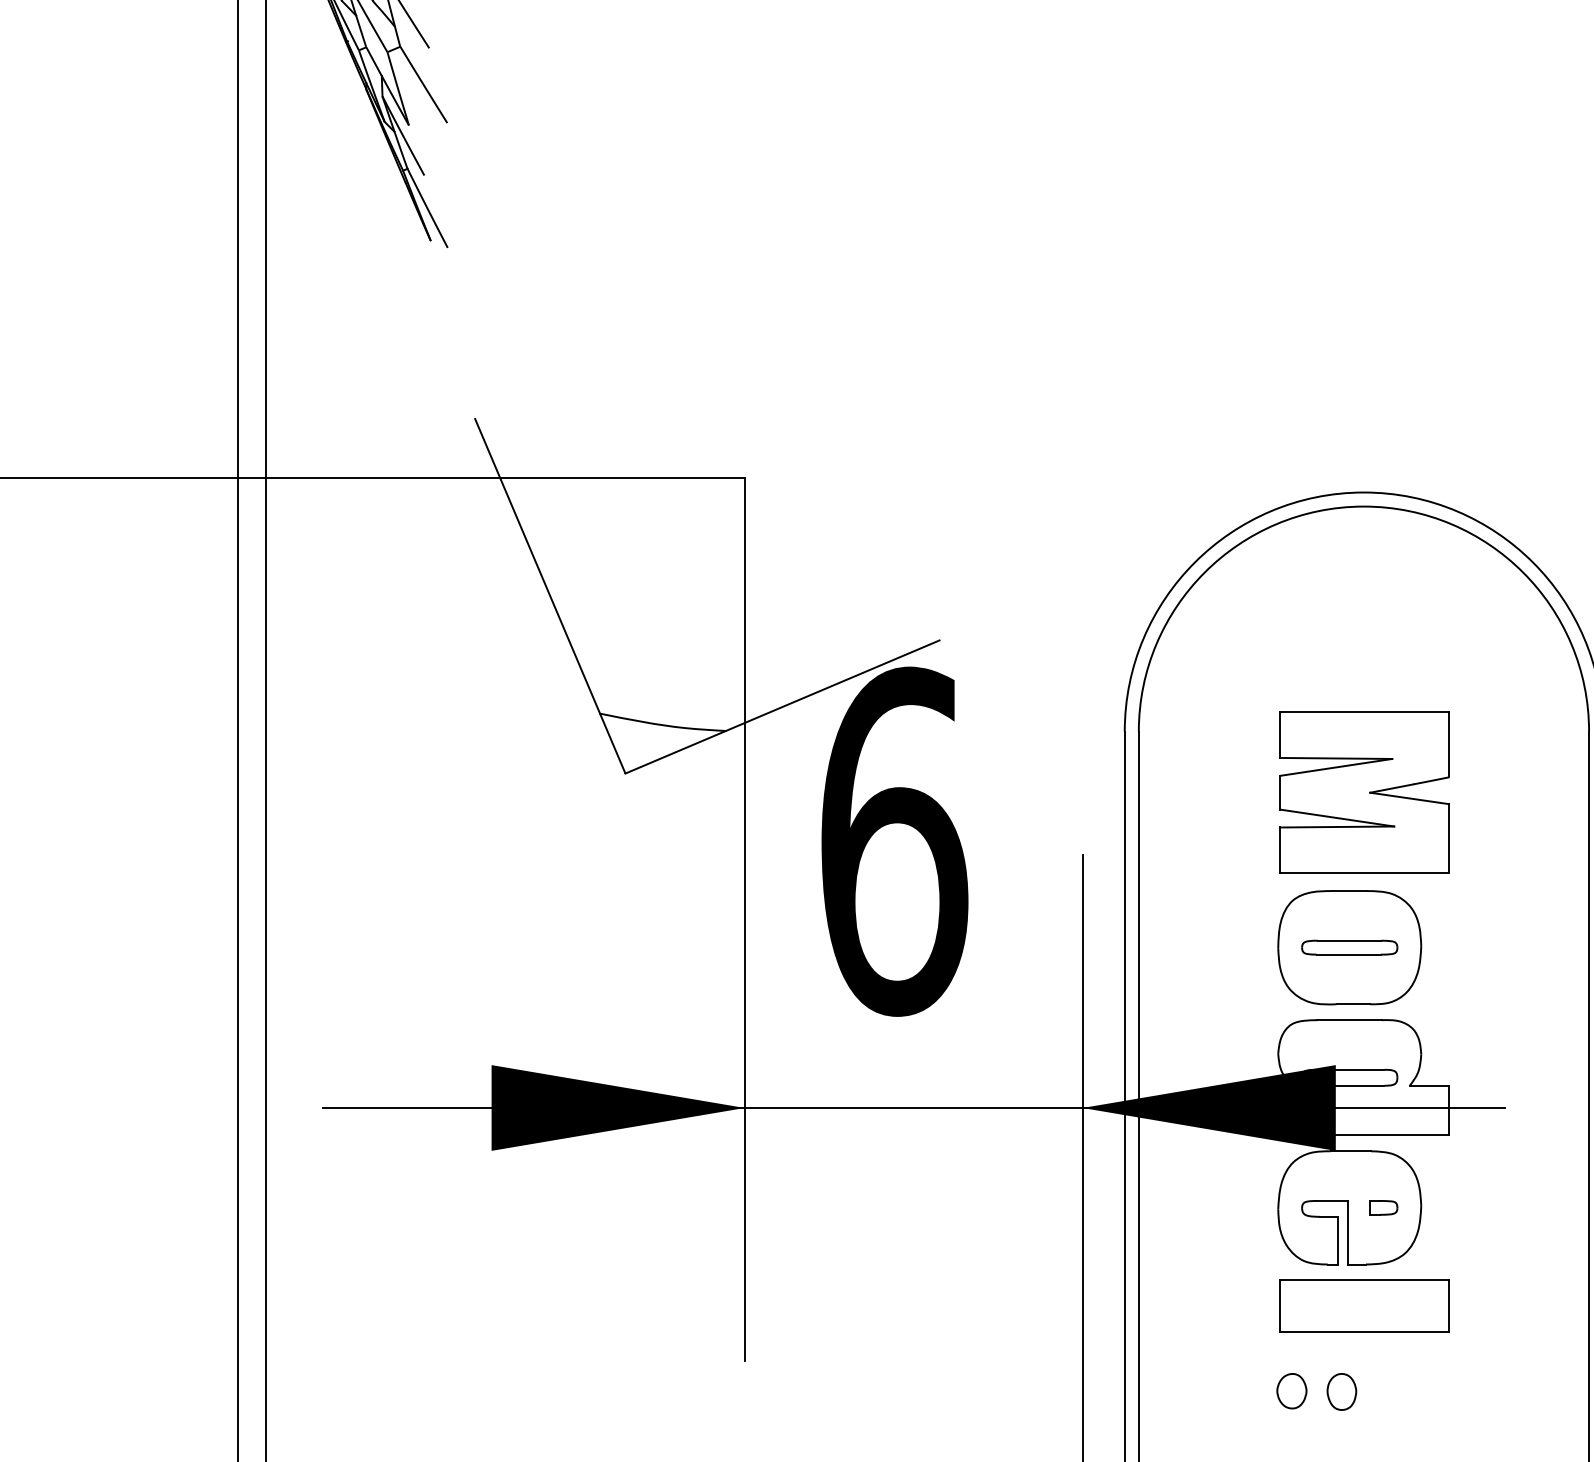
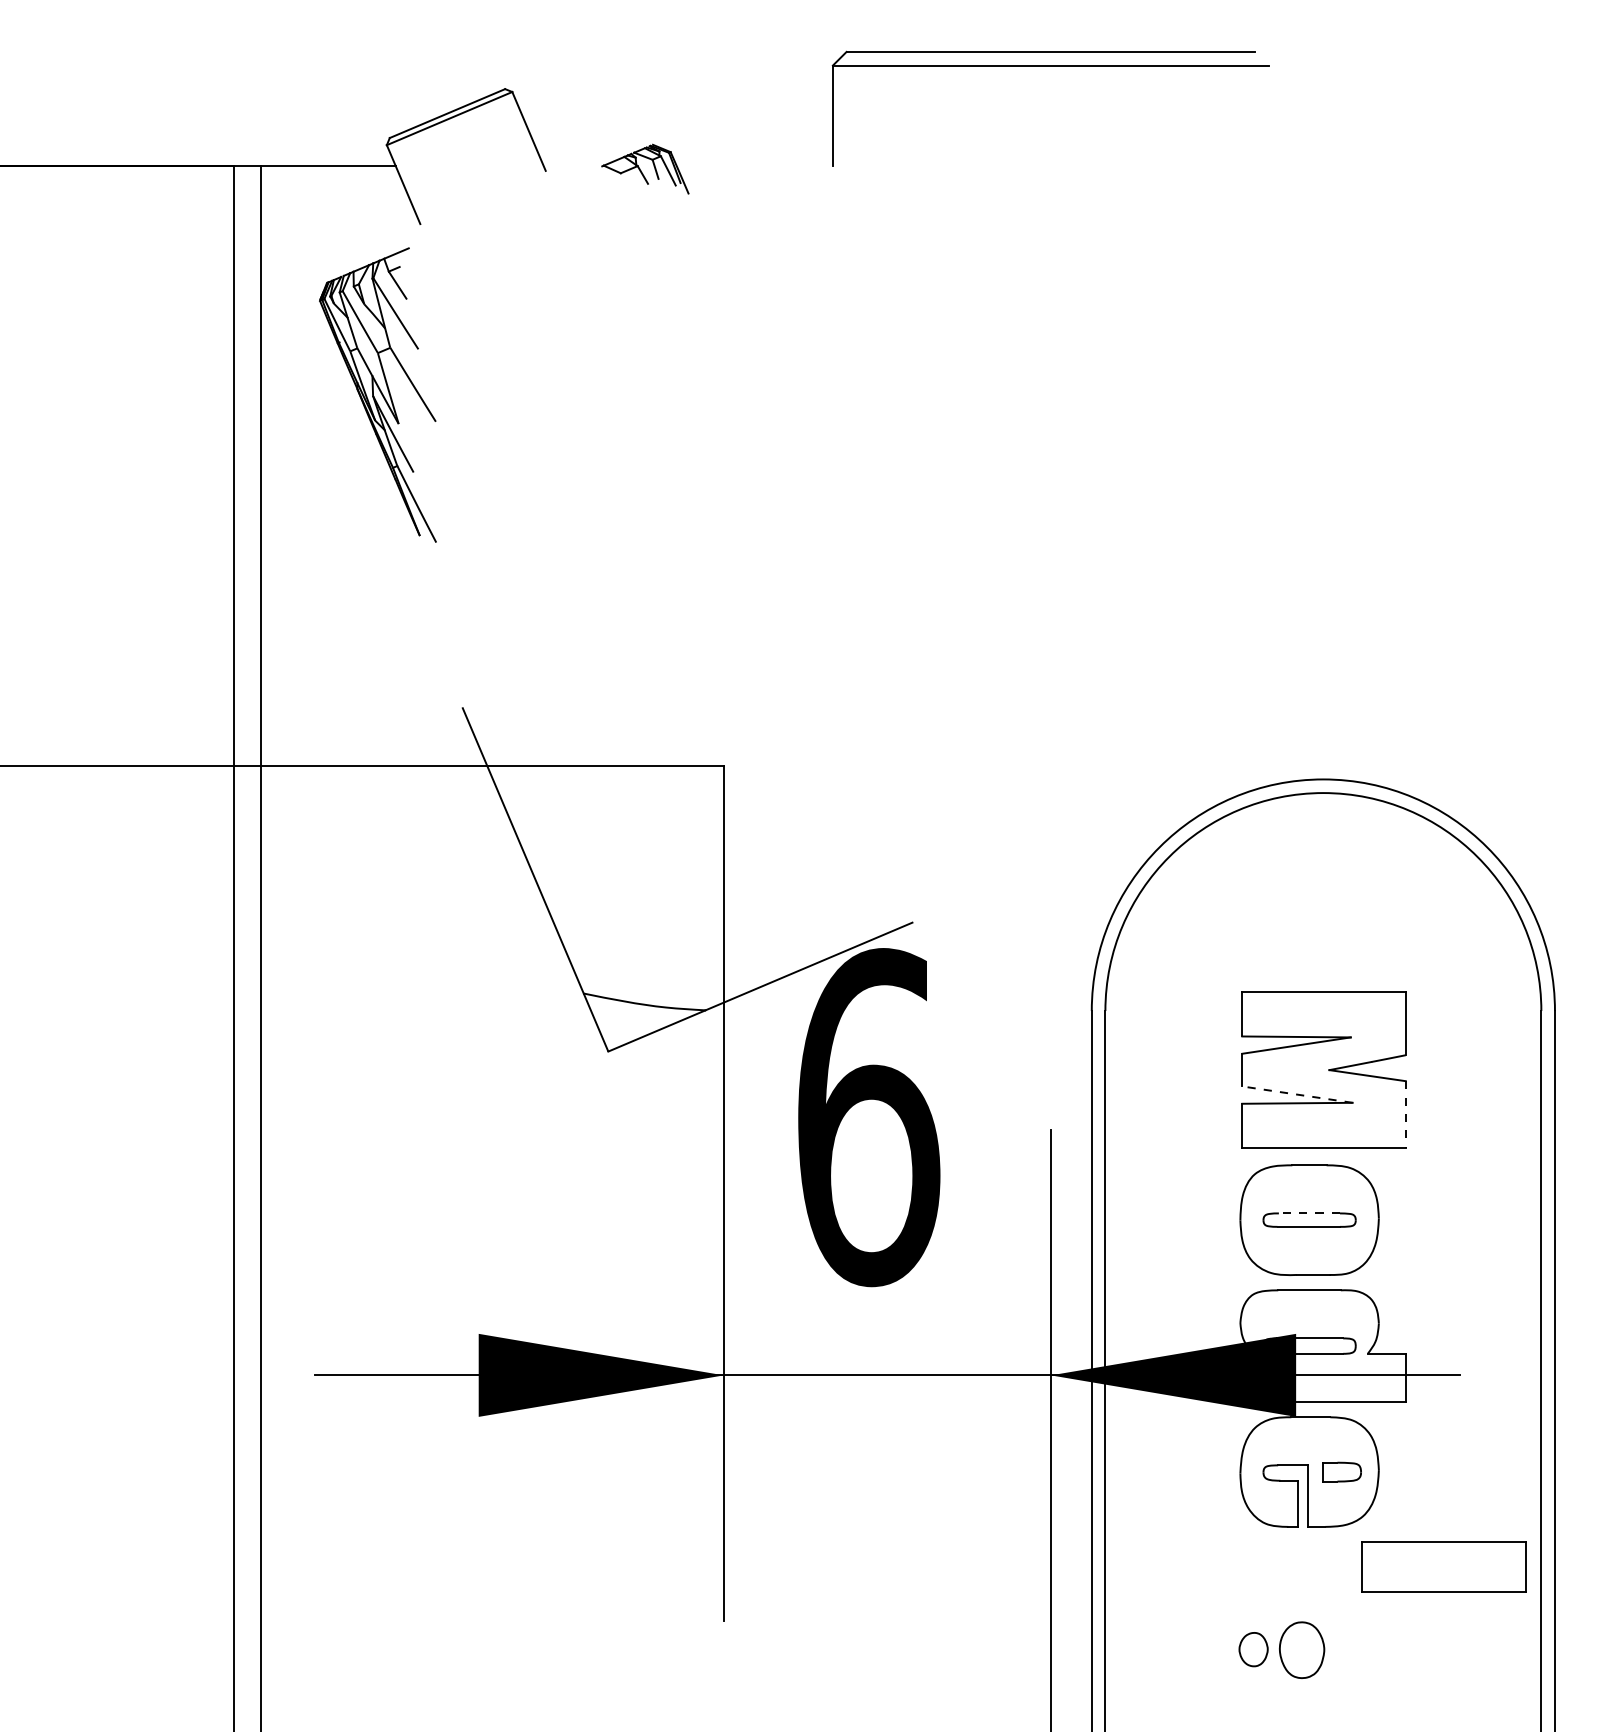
line: (1337, 817) -> (1297, 1094), solid -> dashed
line: (1448, 839) -> (1405, 1115), solid -> dashed
line: (1349, 940) -> (1309, 1213), solid -> dashed
part: (1383, 1207) -> (1342, 1471), size x1.4
part: (1364, 1305) -> (1443, 1566), moved
part: (1341, 1392) -> (1301, 1650), size x1.6

